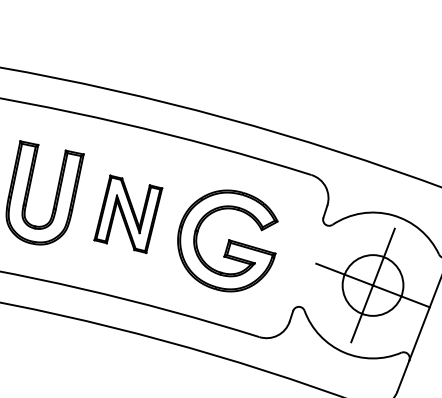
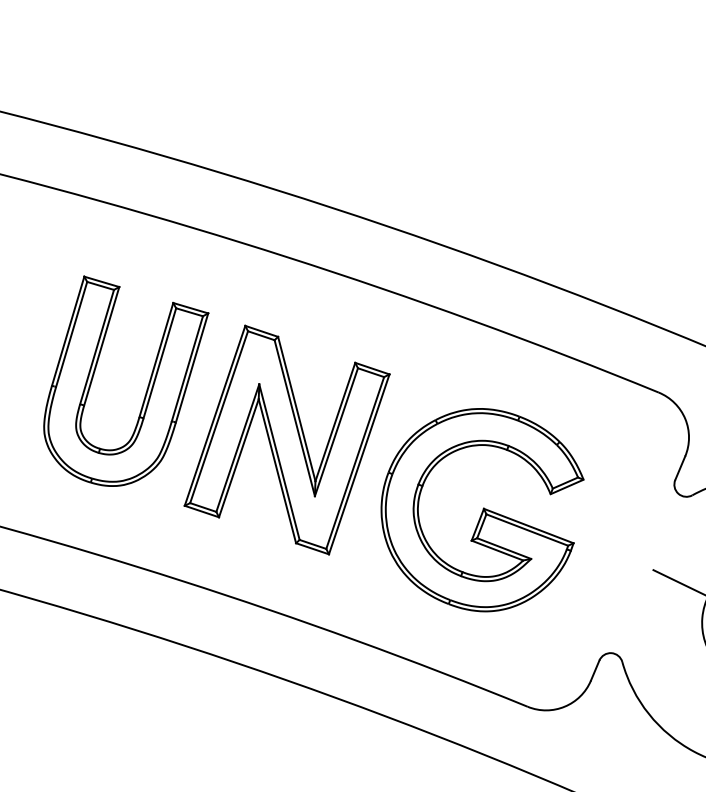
part: (128, 214) -> (287, 440), size x1.43

